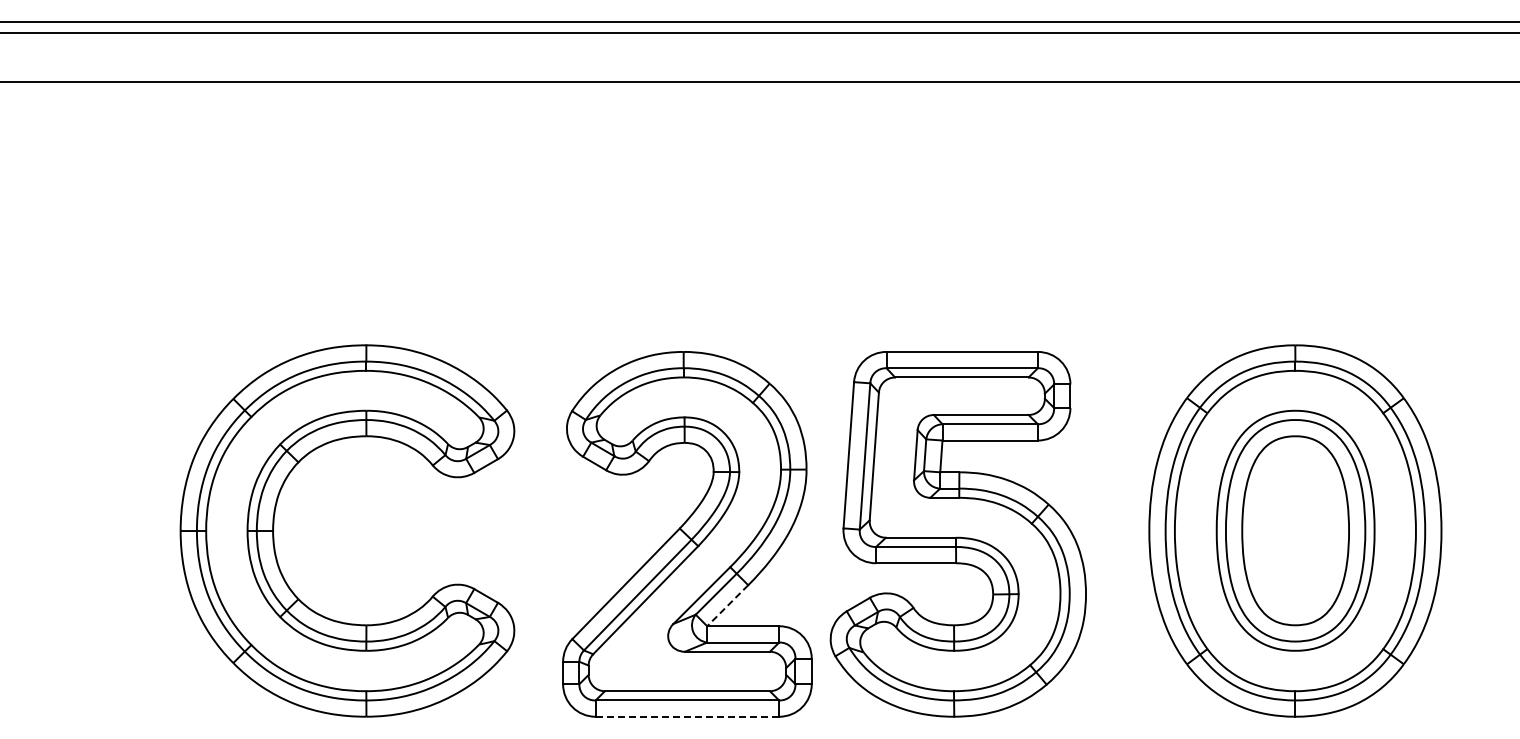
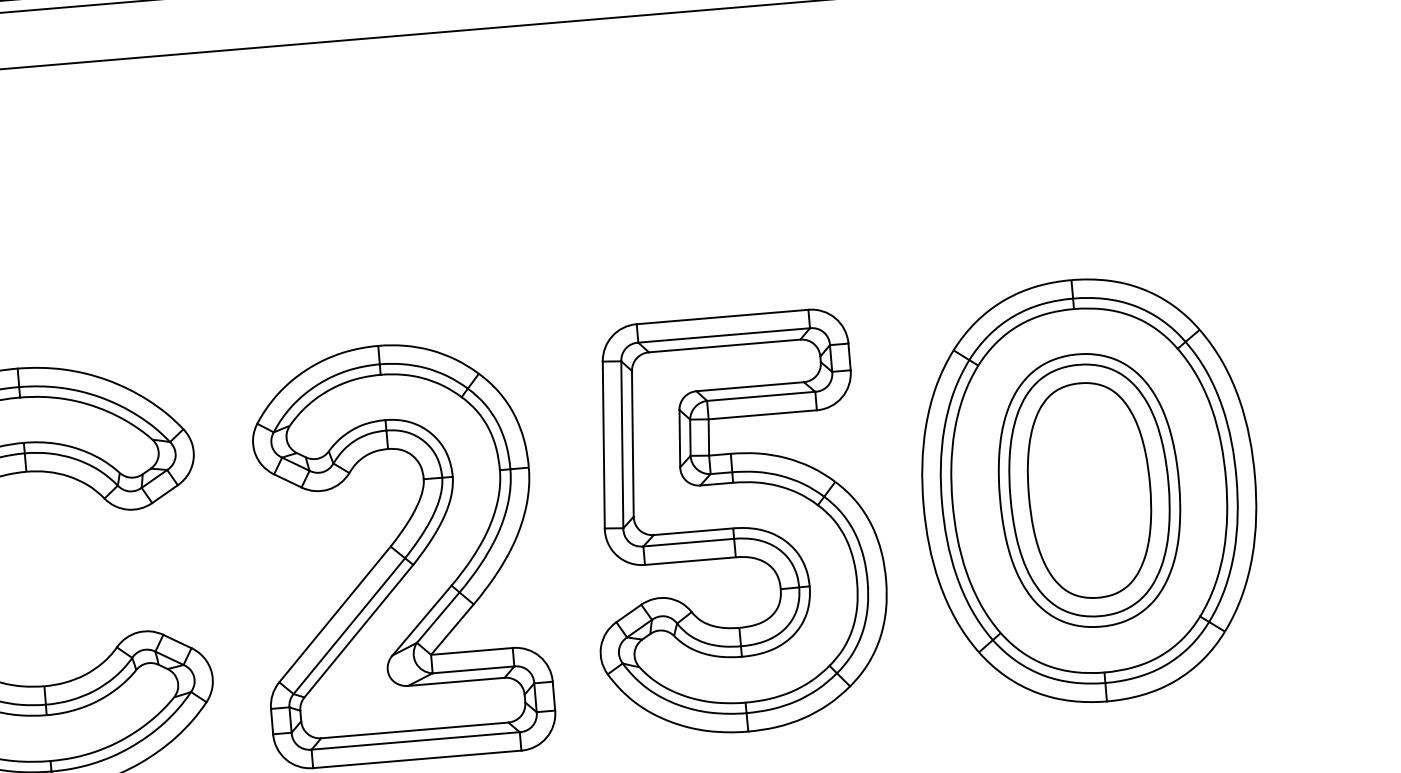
part: (957, 534) -> (734, 524), moved
line: (727, 606) -> (452, 630), dashed -> solid
line: (687, 716) -> (417, 759), dashed -> solid

